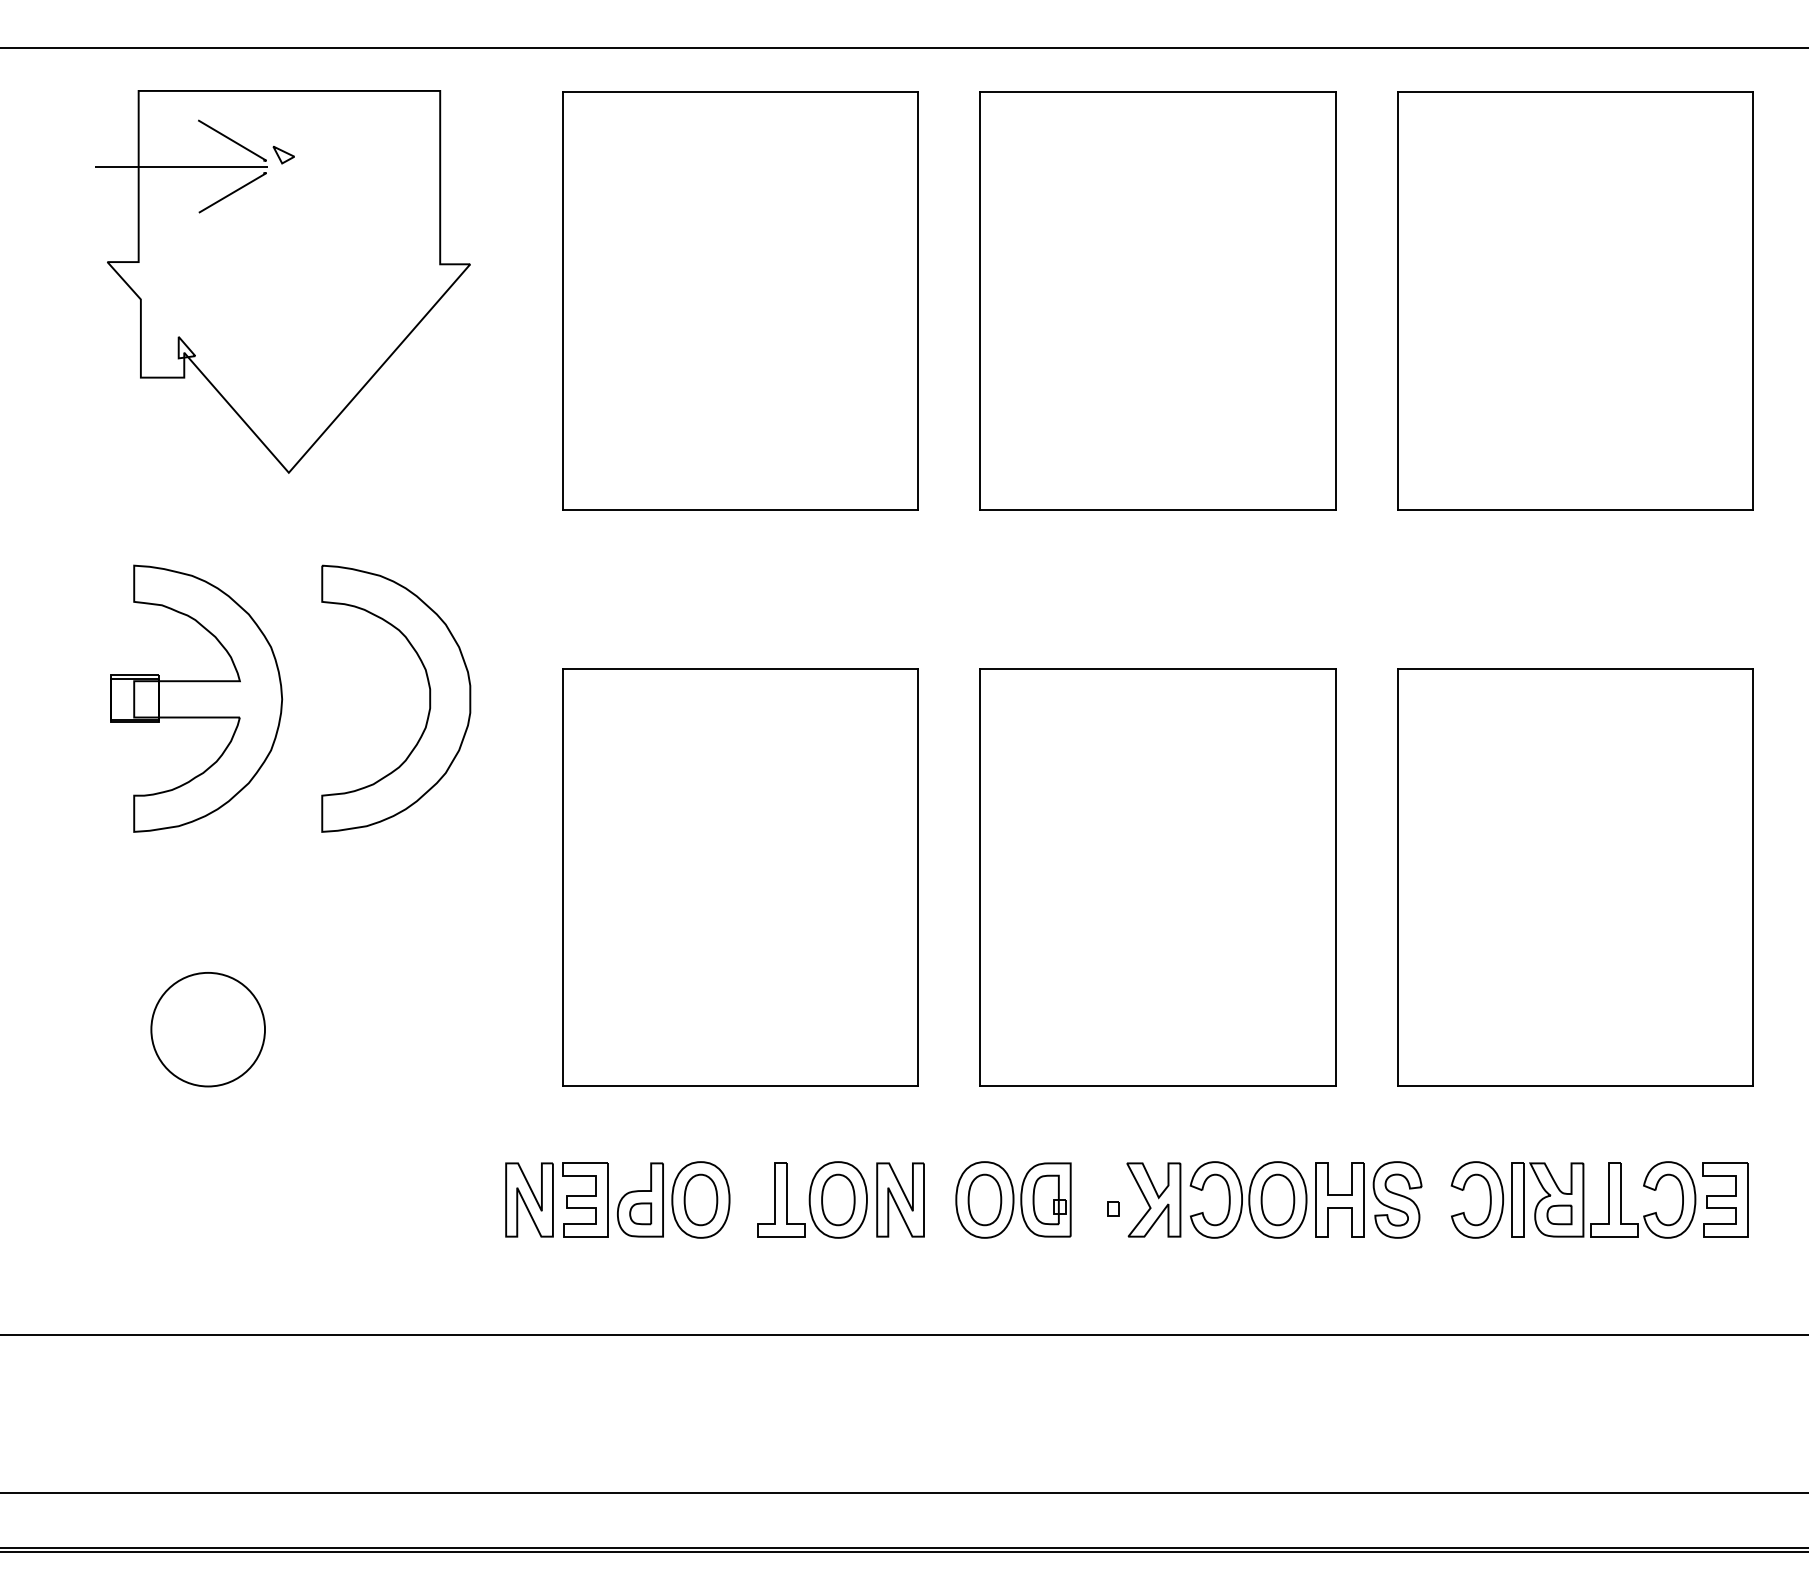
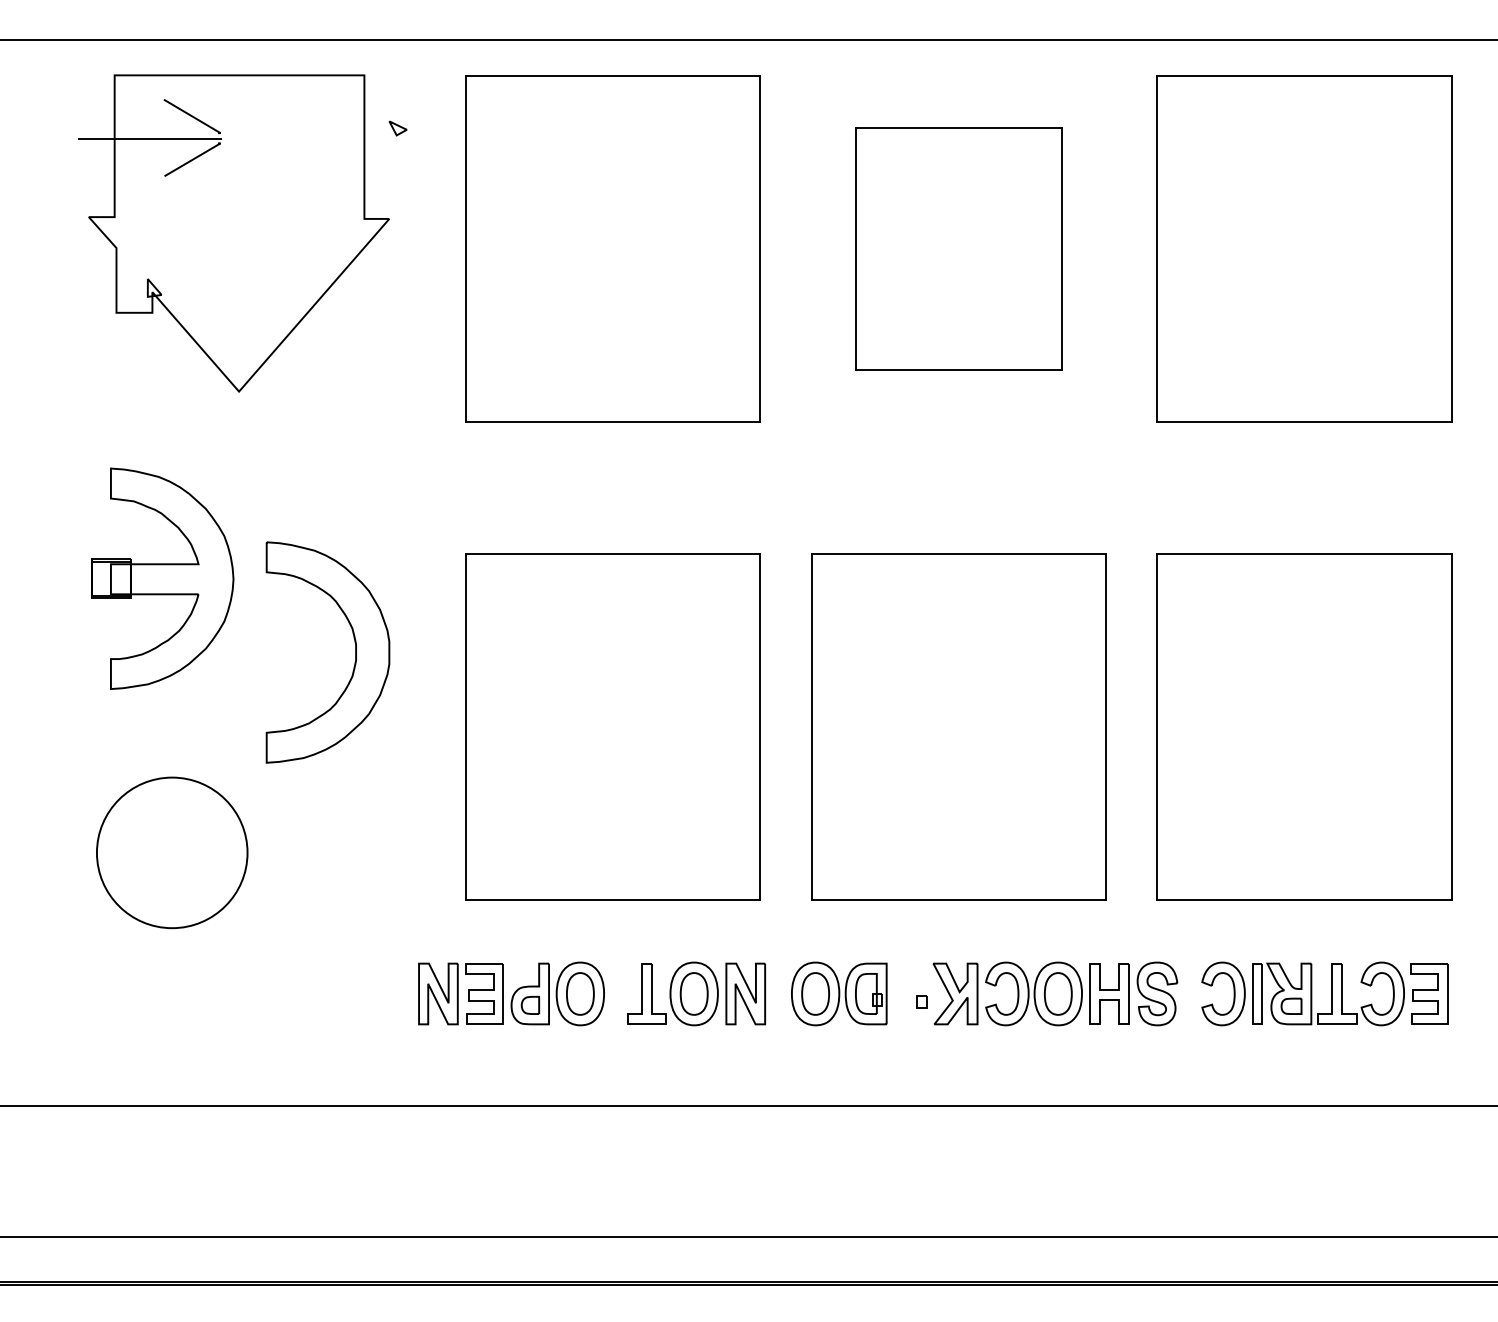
part: (283, 155) -> (397, 128), moved
part: (1157, 300) -> (958, 248), size x0.7
part: (429, 698) -> (355, 652), moved
circle: (208, 1029) -> (172, 852), size x1.6

